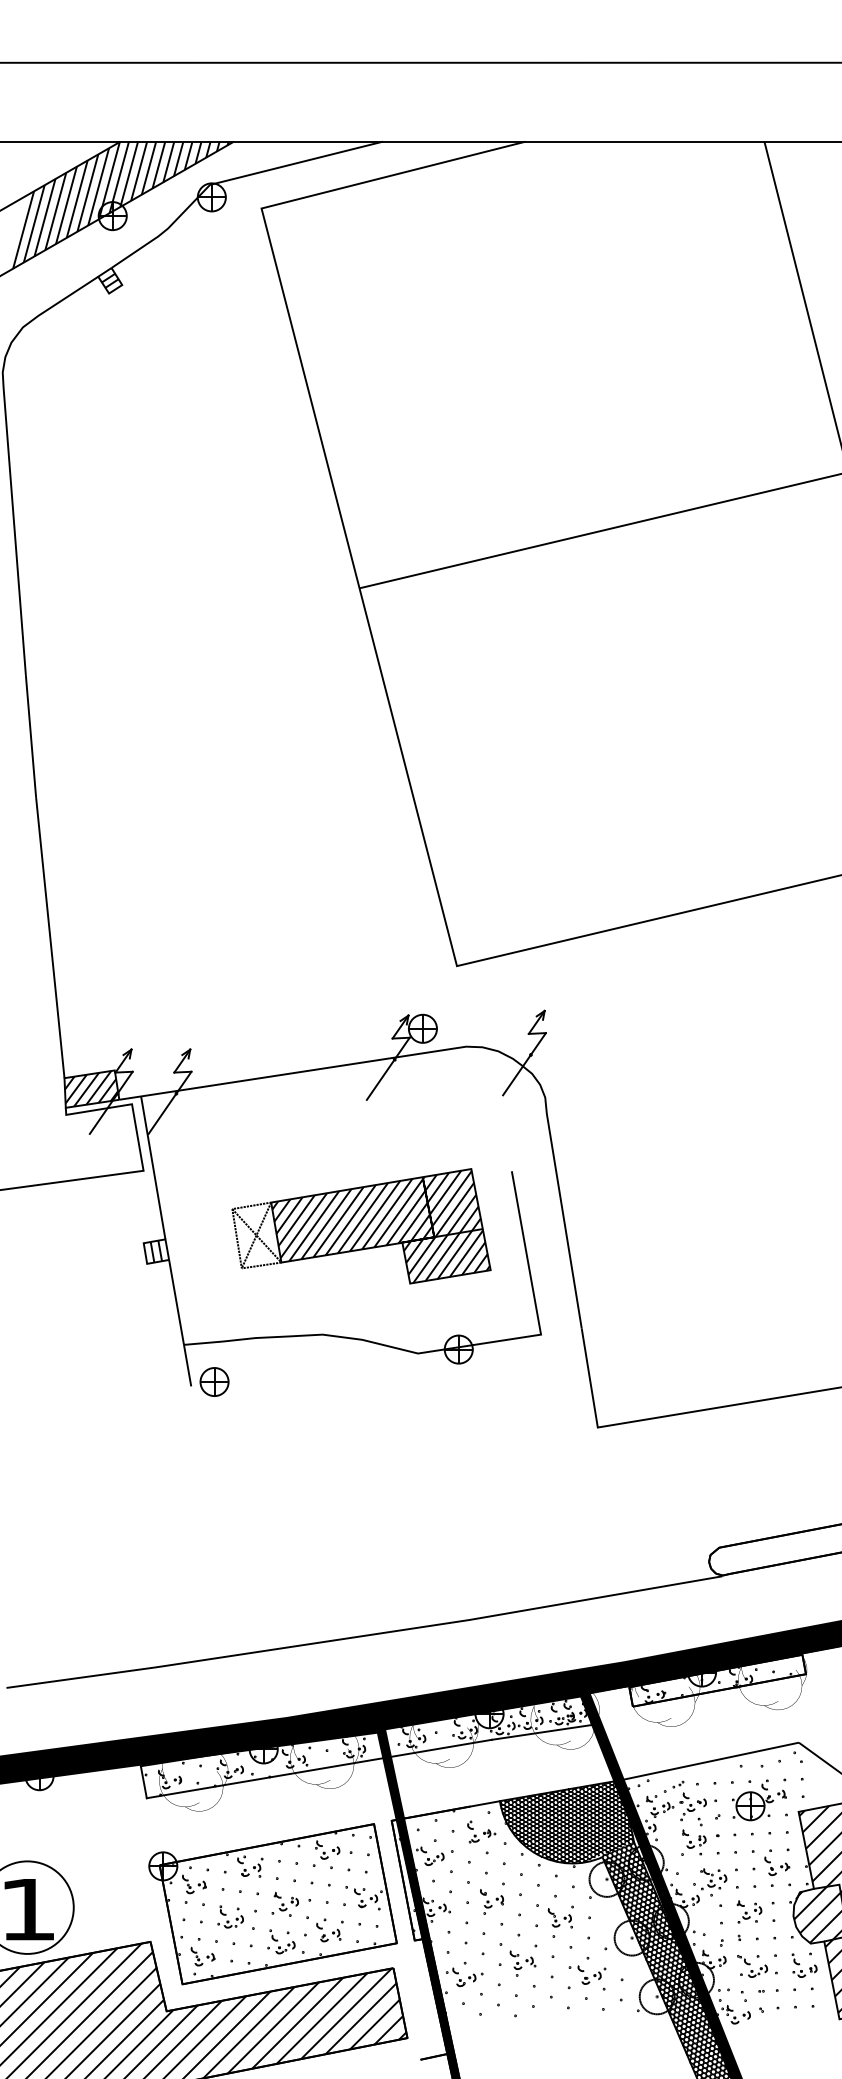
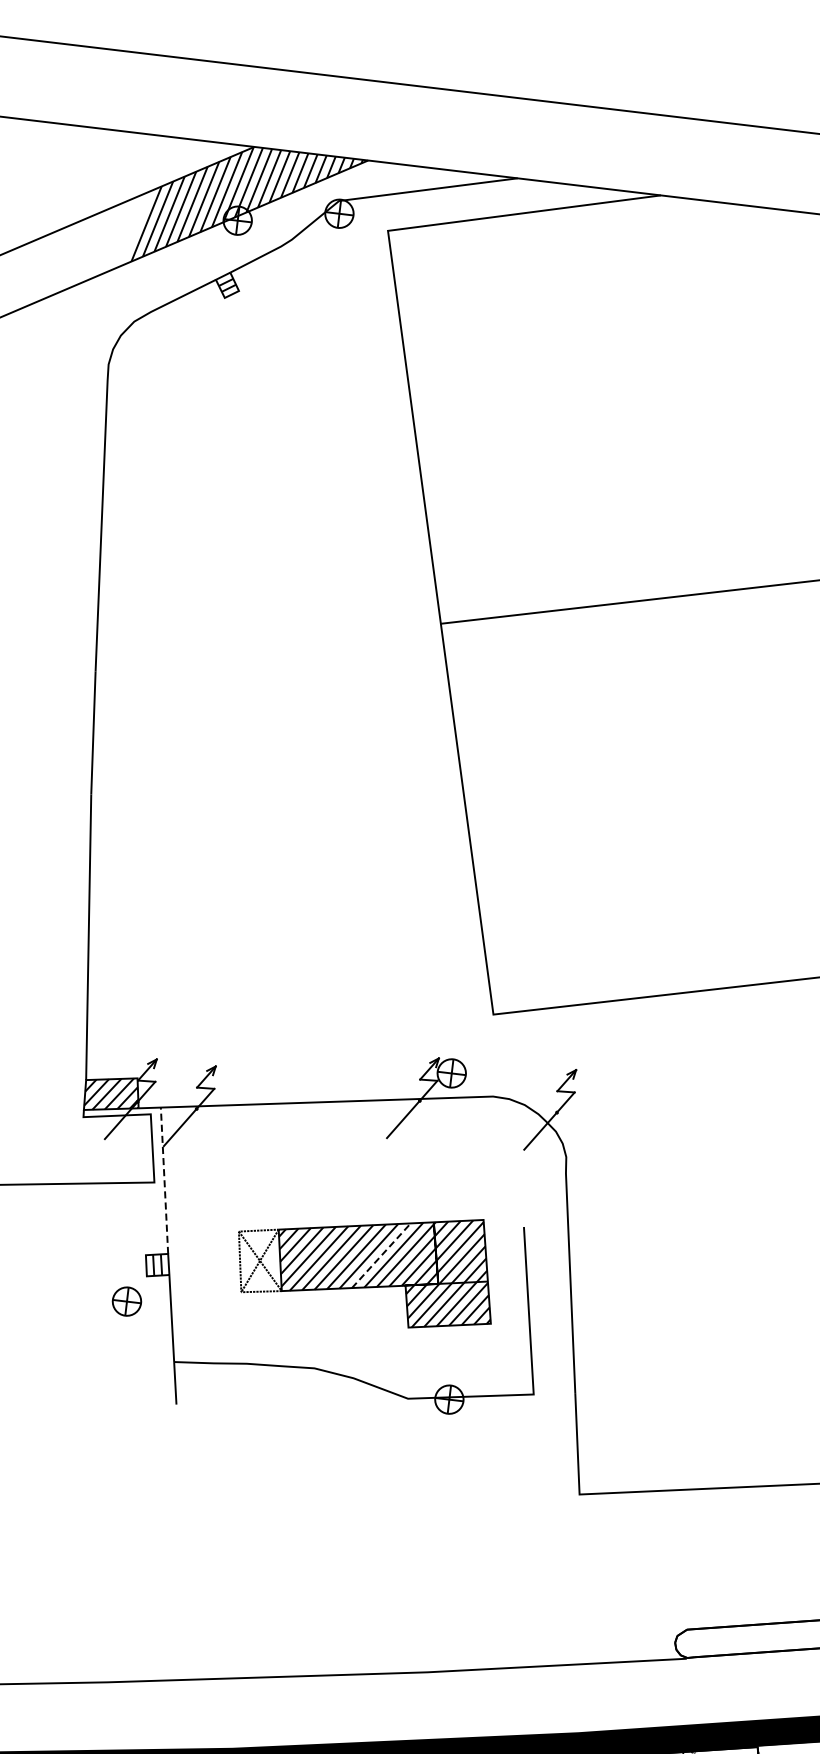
line: (153, 1167) -> (164, 1180), solid -> dashed
line: (375, 1215) -> (381, 1255), solid -> dashed
part: (214, 1381) -> (126, 1301), moved

